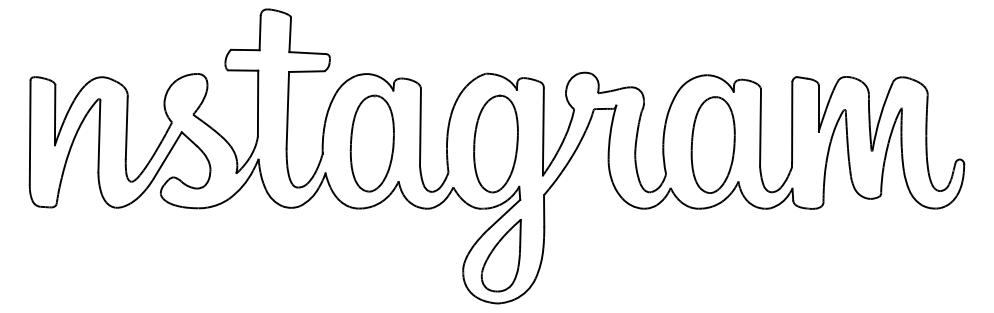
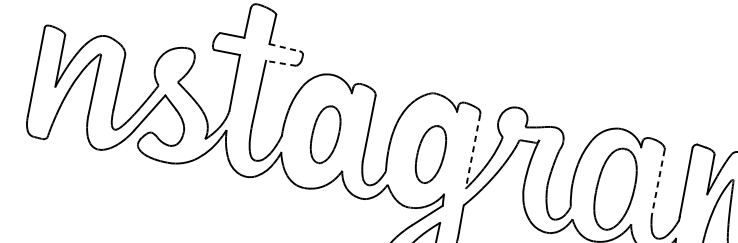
line: (307, 53) -> (284, 48), solid -> dashed
line: (306, 71) -> (280, 63), solid -> dashed
line: (760, 129) -> (658, 183), solid -> dashed
line: (543, 132) -> (473, 152), solid -> dashed
part: (371, 143) -> (324, 134), size x0.7
part: (495, 143) -> (430, 154), size x0.7

